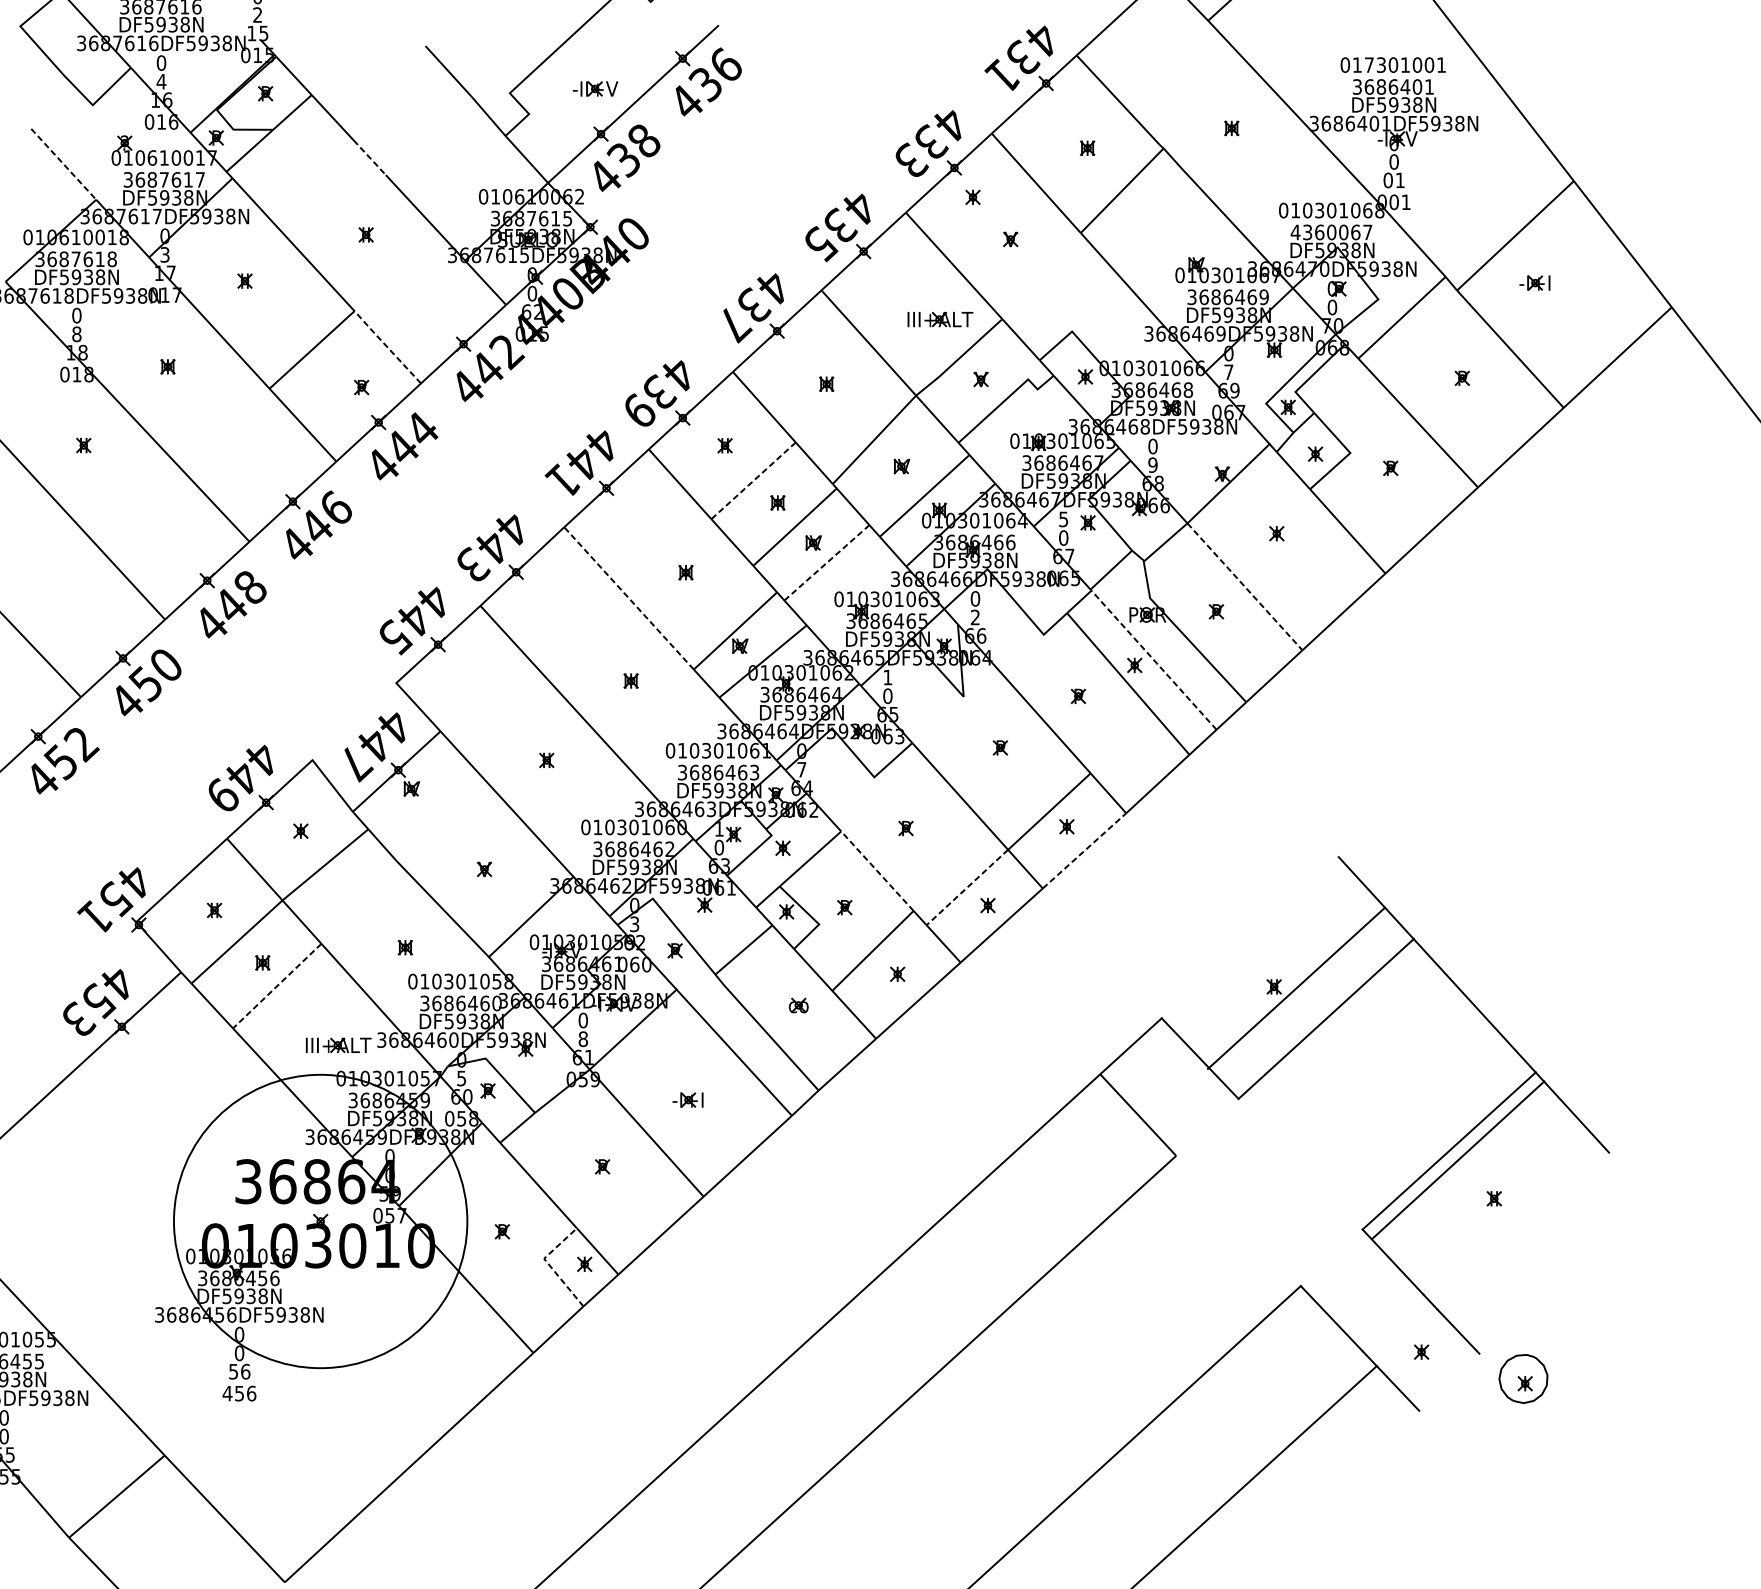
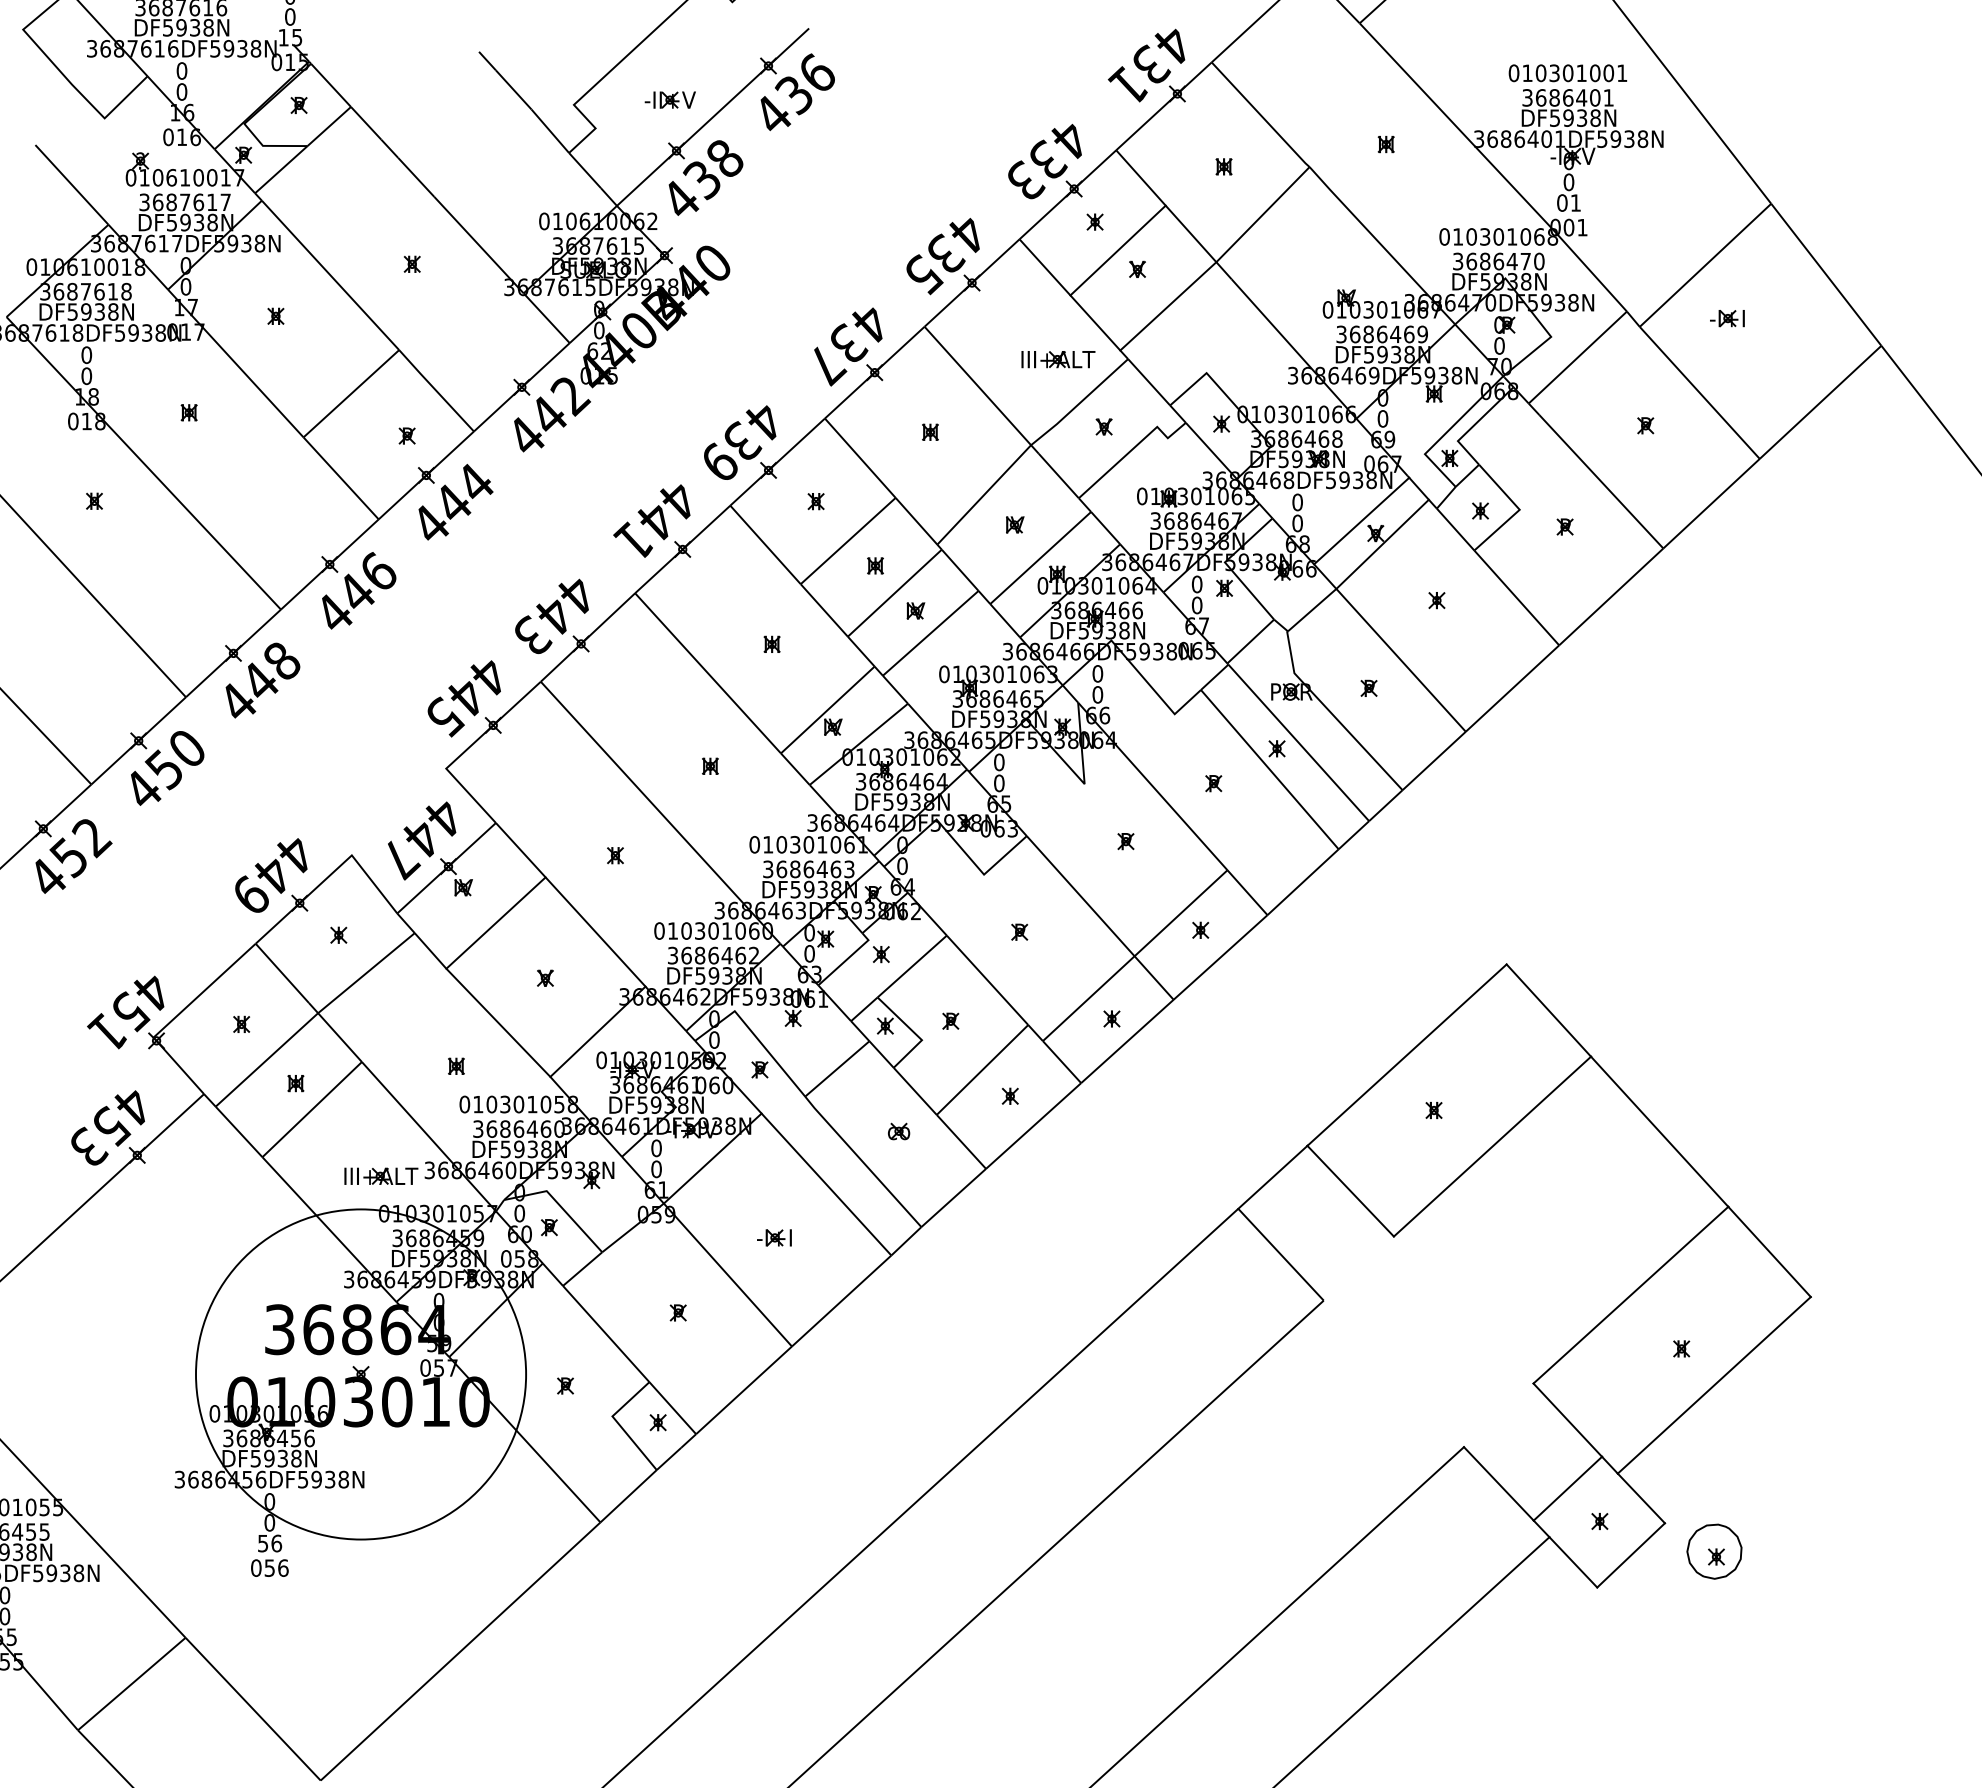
text: (257, 14) -> (290, 16), 2 -> 0
text: (1368, 65) -> (1540, 73), 017301001 -> 010301001
text: (161, 81) -> (181, 91), 4 -> 0
line: (369, 157) -> (416, 177), dashed -> solid
line: (63, 163) -> (71, 184), dashed -> solid
line: (992, 222) -> (1117, 250), added
text: (1331, 232) -> (1498, 261), 4360067 -> 3686470
text: (164, 254) -> (185, 286), 3 -> 0
line: (1038, 272) -> (1168, 306), added
text: (76, 333) -> (86, 375), 8 -> 0
line: (386, 347) -> (435, 390), dashed -> solid
text: (1228, 371) -> (1382, 418), 7 -> 0
line: (1209, 462) -> (1361, 520), added
text: (1152, 465) -> (1297, 523), 9 -> 0
line: (752, 481) -> (847, 541), dashed -> solid
text: (1063, 519) -> (1196, 584), 5 -> 0
line: (827, 562) -> (931, 632), dashed -> solid
line: (1245, 586) -> (1401, 660), dashed -> solid
line: (628, 597) -> (707, 672), dashed -> solid
text: (975, 617) -> (1097, 694), 2 -> 0
line: (1153, 659) -> (1298, 742), dashed -> solid
text: (888, 677) -> (999, 762), 1 -> 0
text: (801, 770) -> (902, 866), 7 -> 0
line: (440, 819) -> (495, 922), added
text: (719, 828) -> (809, 932), 1 -> 0
line: (1084, 850) -> (1220, 957), dashed -> solid
line: (877, 870) -> (987, 979), dashed -> solid
line: (967, 888) -> (1088, 999), dashed -> solid
text: (634, 923) -> (714, 1039), 3 -> 0
line: (277, 986) -> (312, 1109), dashed -> solid
line: (1295, 987) -> (1406, 1054), moved
text: (583, 1038) -> (656, 1168), 8 -> 0
text: (461, 1078) -> (519, 1213), 5 -> 0
line: (1457, 1160) -> (1713, 1385), moved
line: (549, 1265) -> (618, 1423), dashed -> solid
line: (1392, 1322) -> (1567, 1488), added
line: (1448, 1382) -> (1630, 1555), added
text: (226, 1393) -> (255, 1567), 456 -> 056

